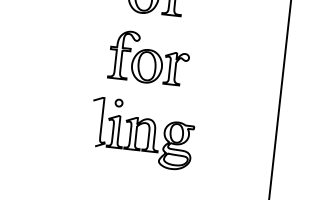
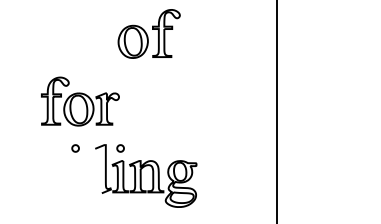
part: (149, 58) -> (80, 101), moved
part: (73, 98) -> (75, 148), added

